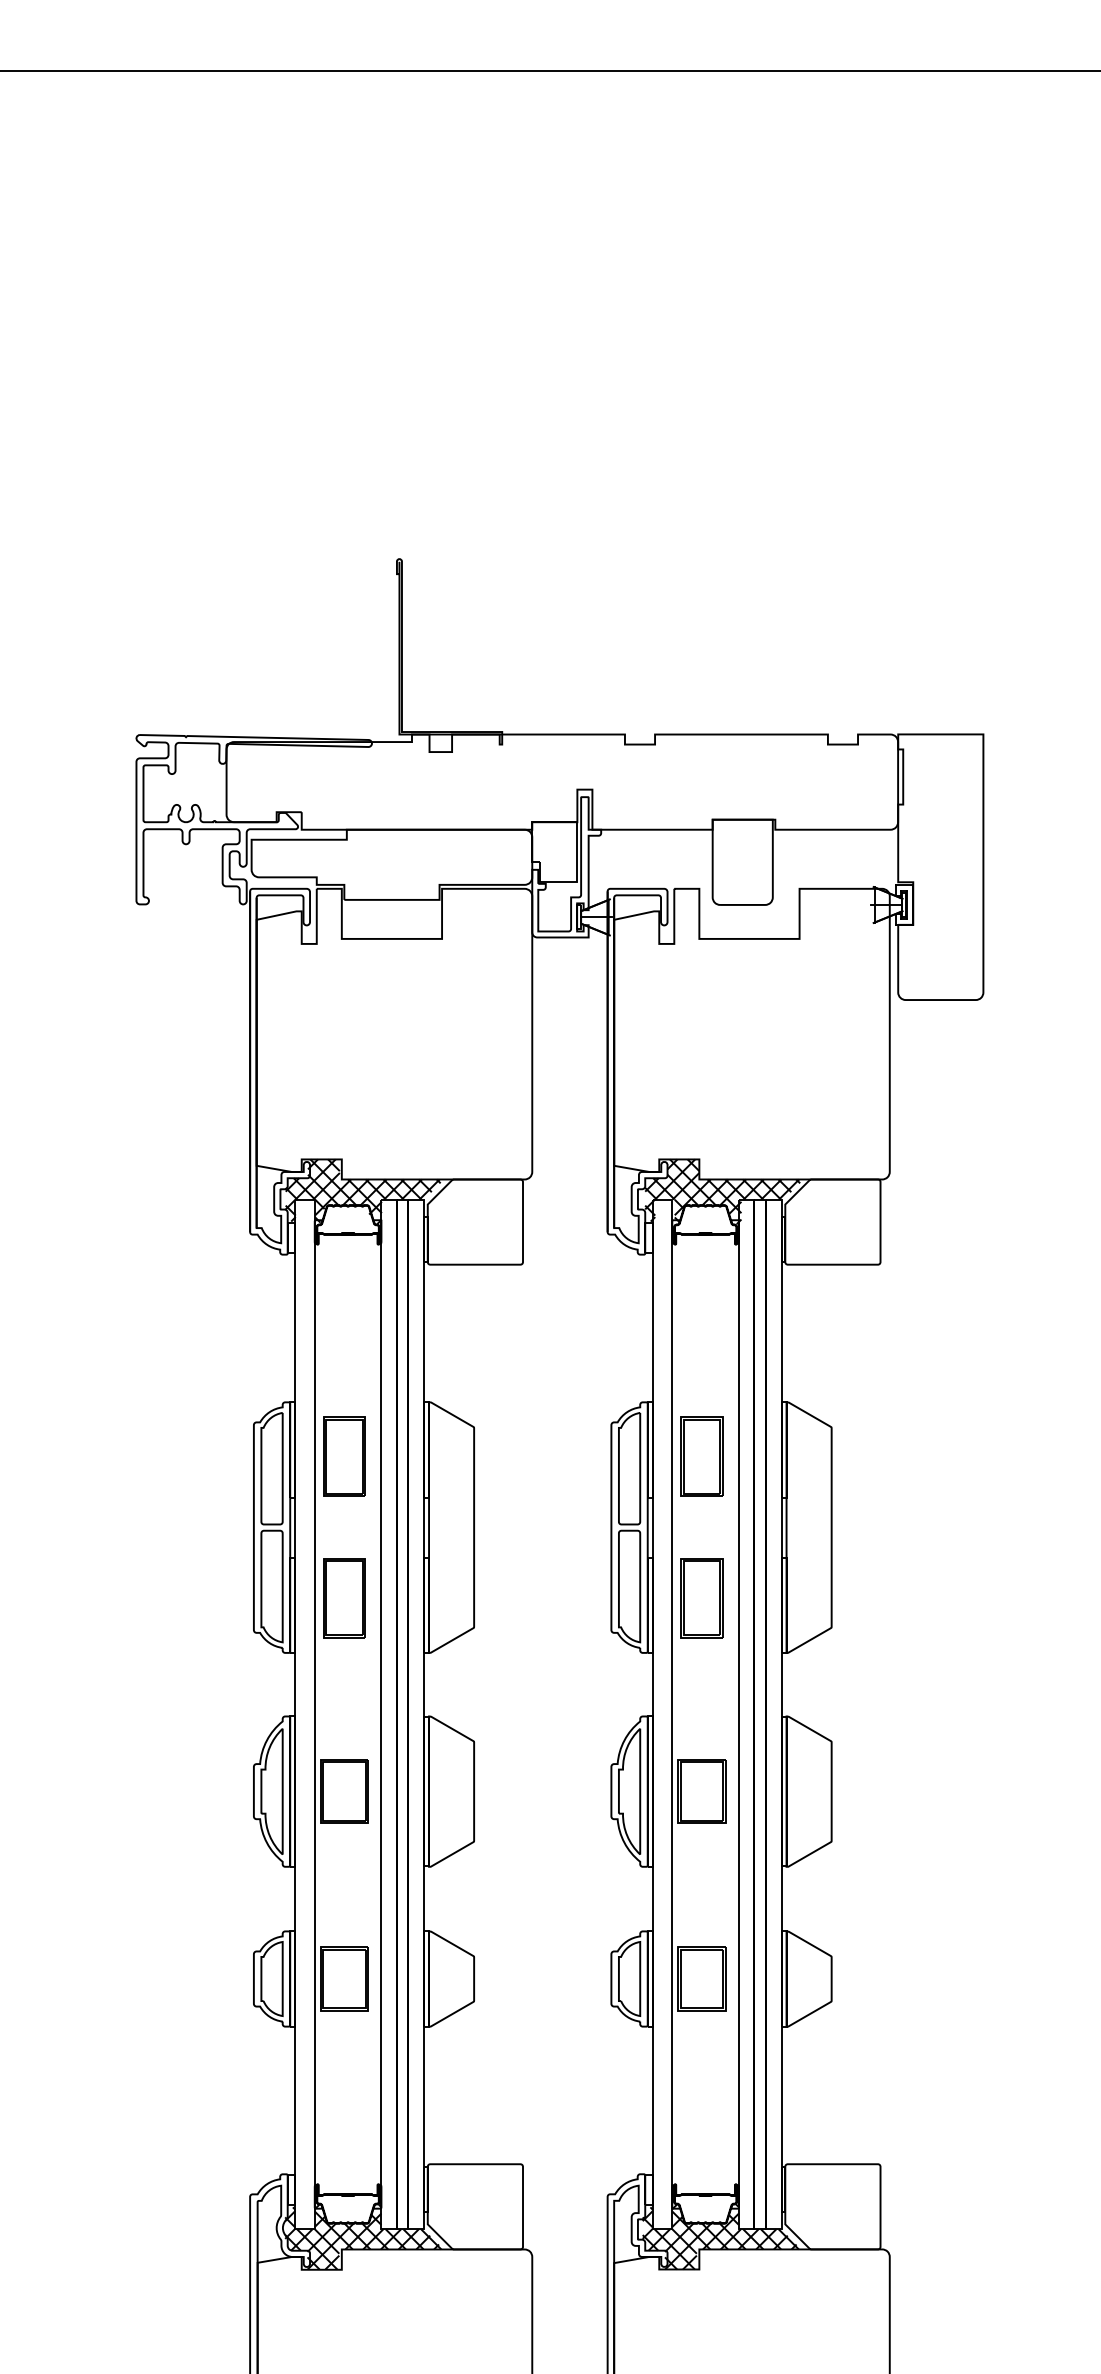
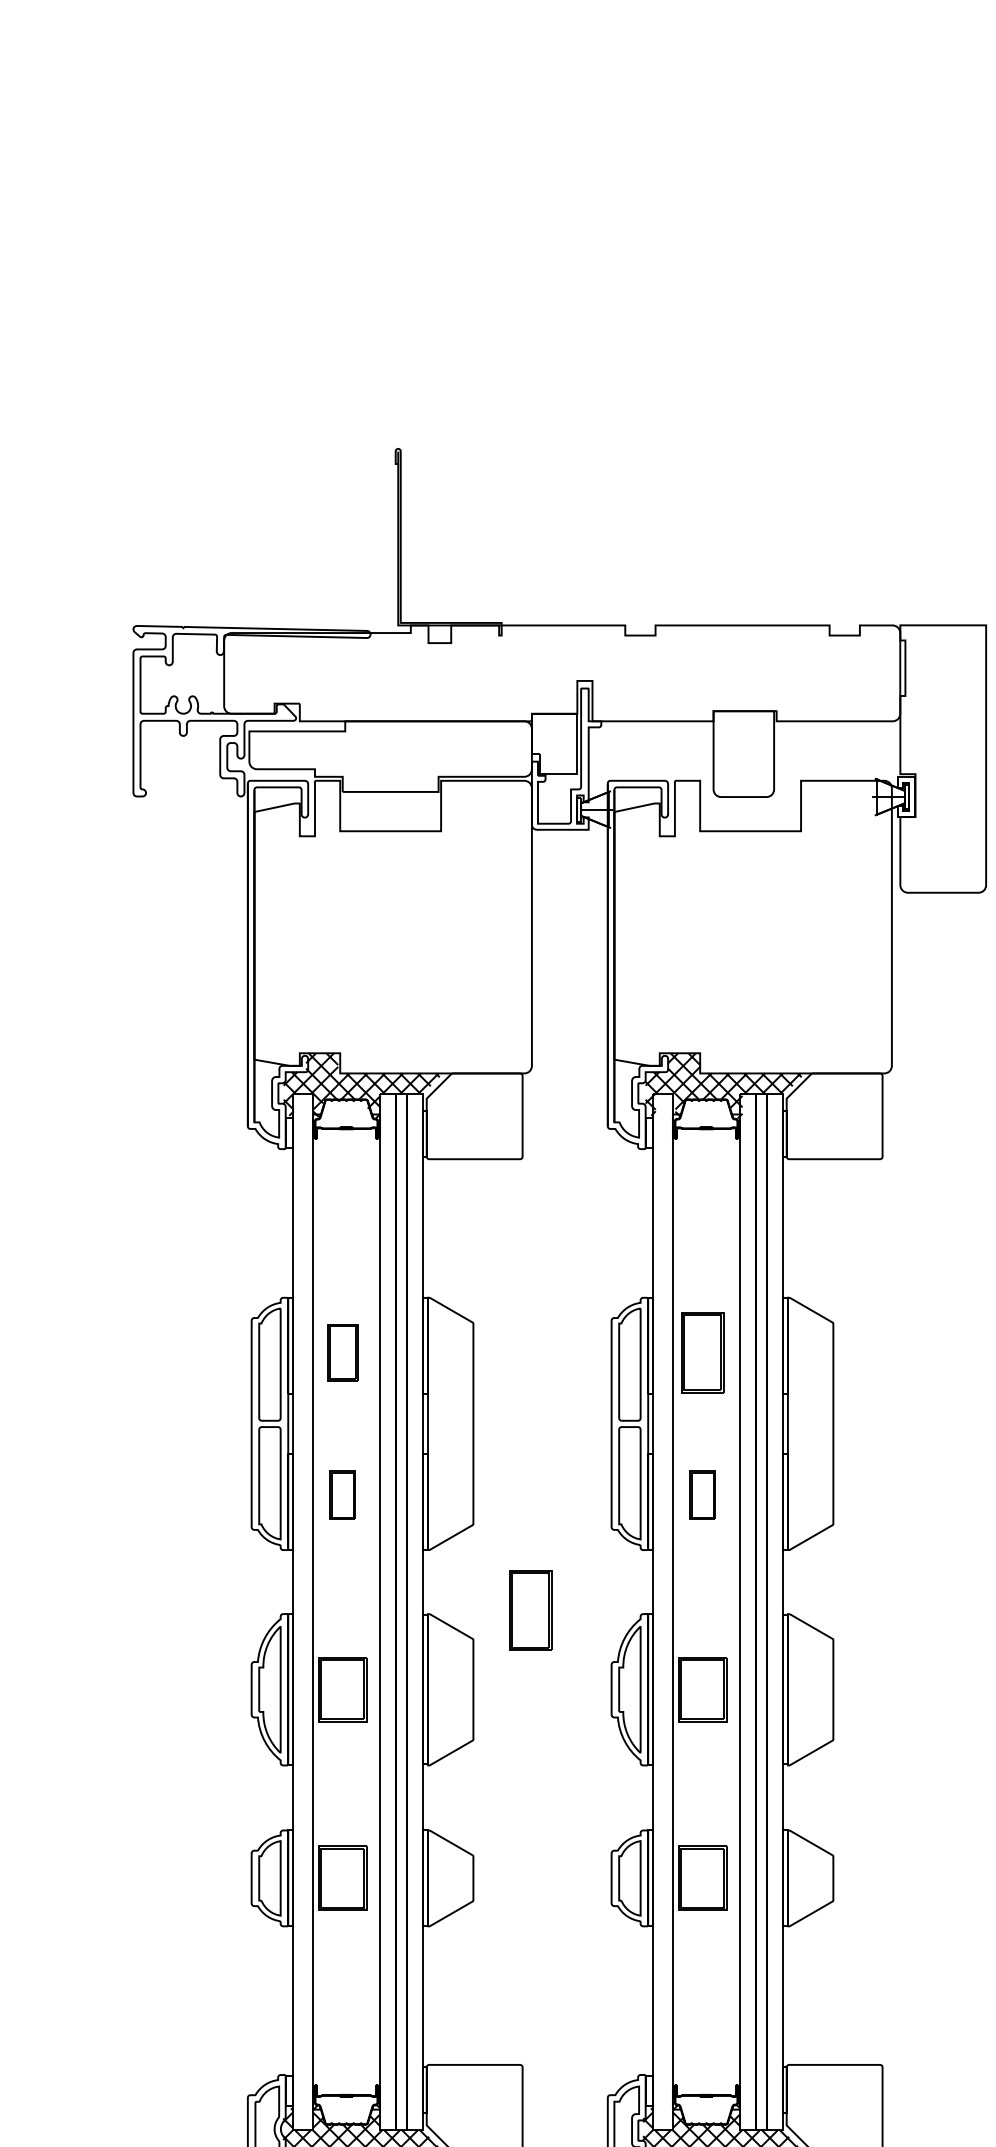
part: (344, 1456) -> (342, 1352), size x0.7
part: (344, 1598) -> (342, 1495), size x0.6
part: (701, 1598) -> (702, 1495), size x0.6
part: (530, 1712) -> (530, 1610), added

